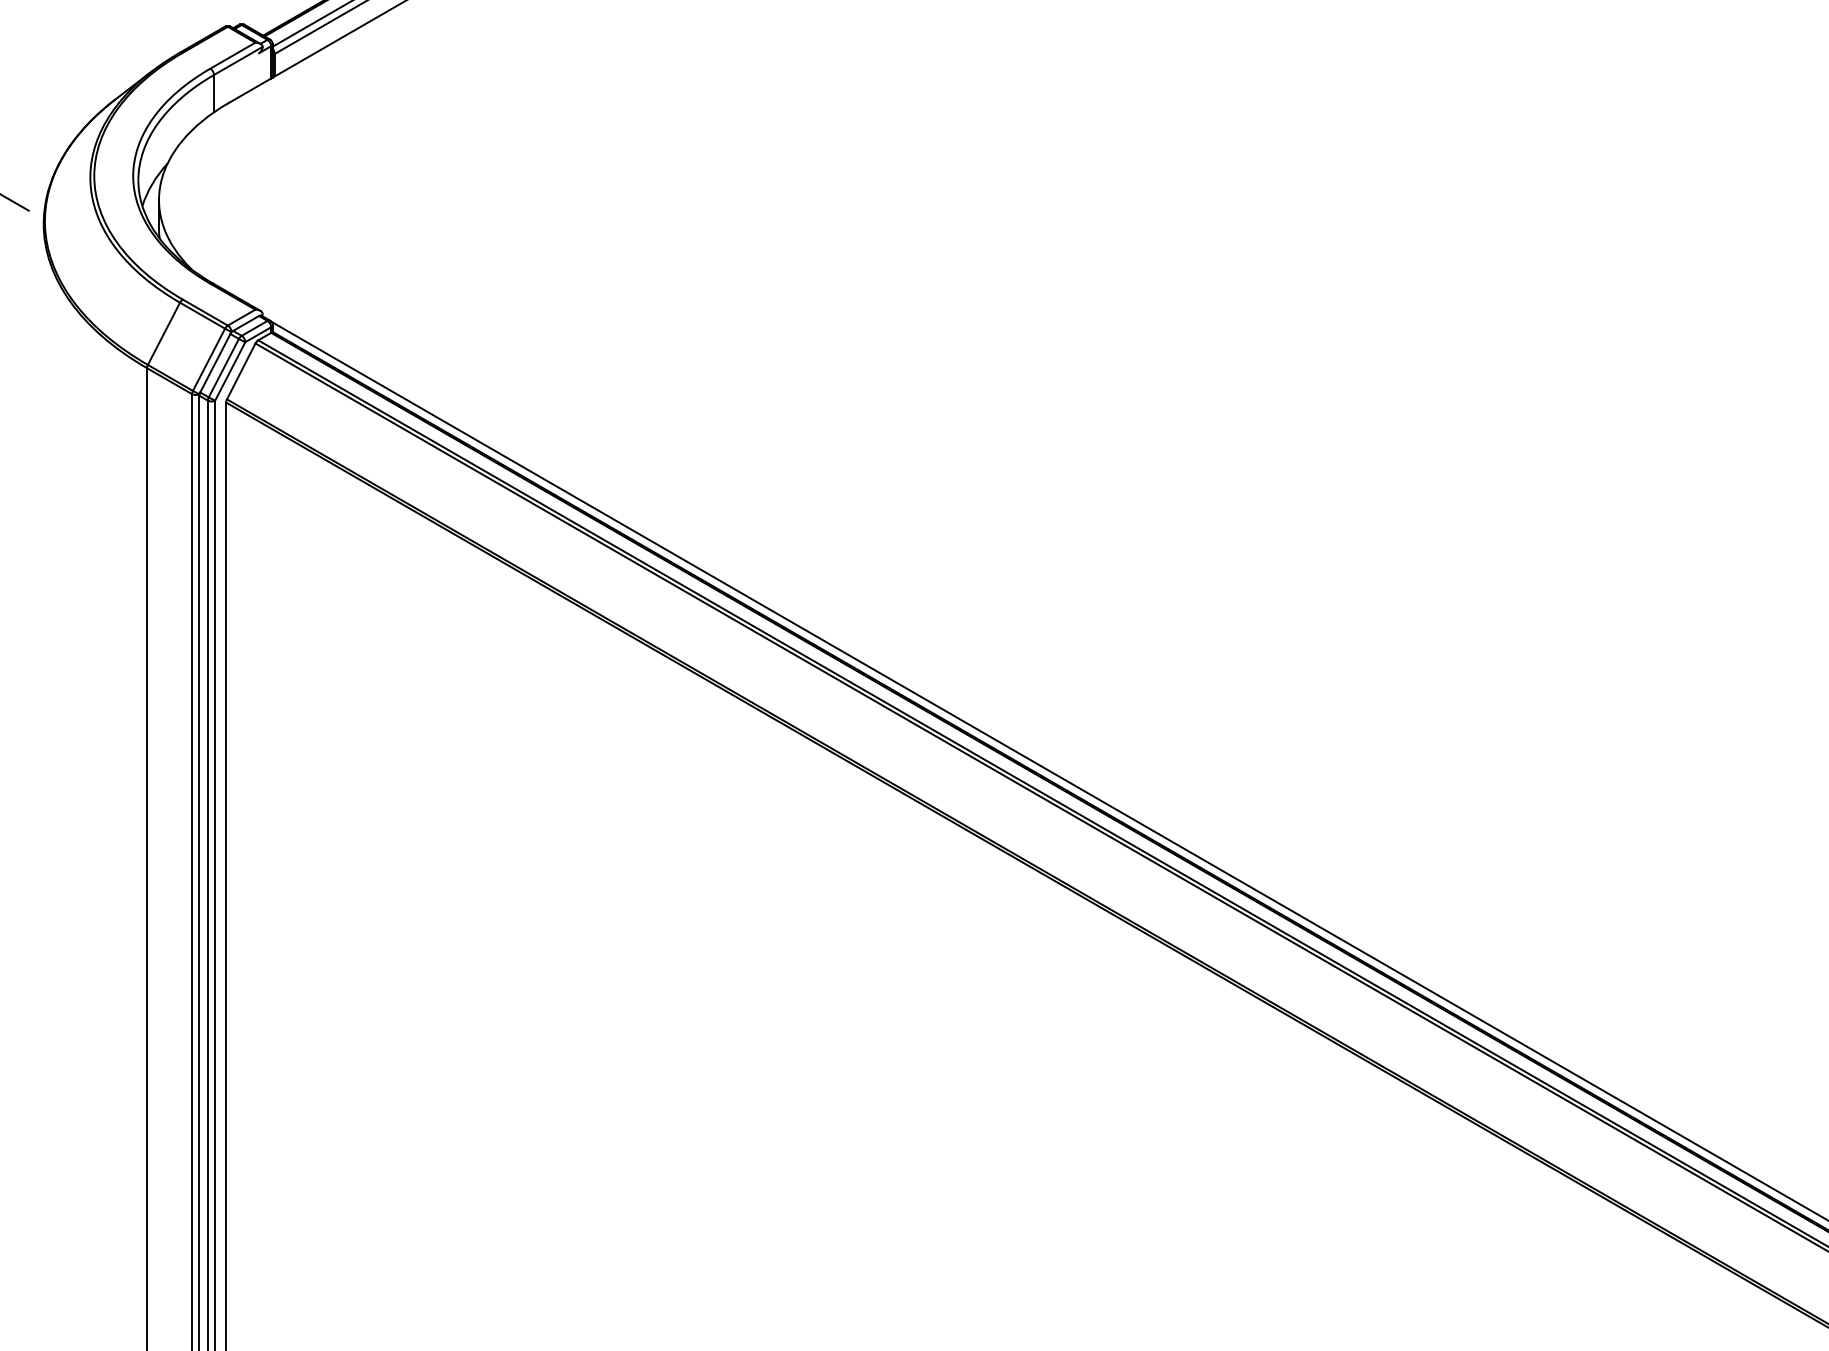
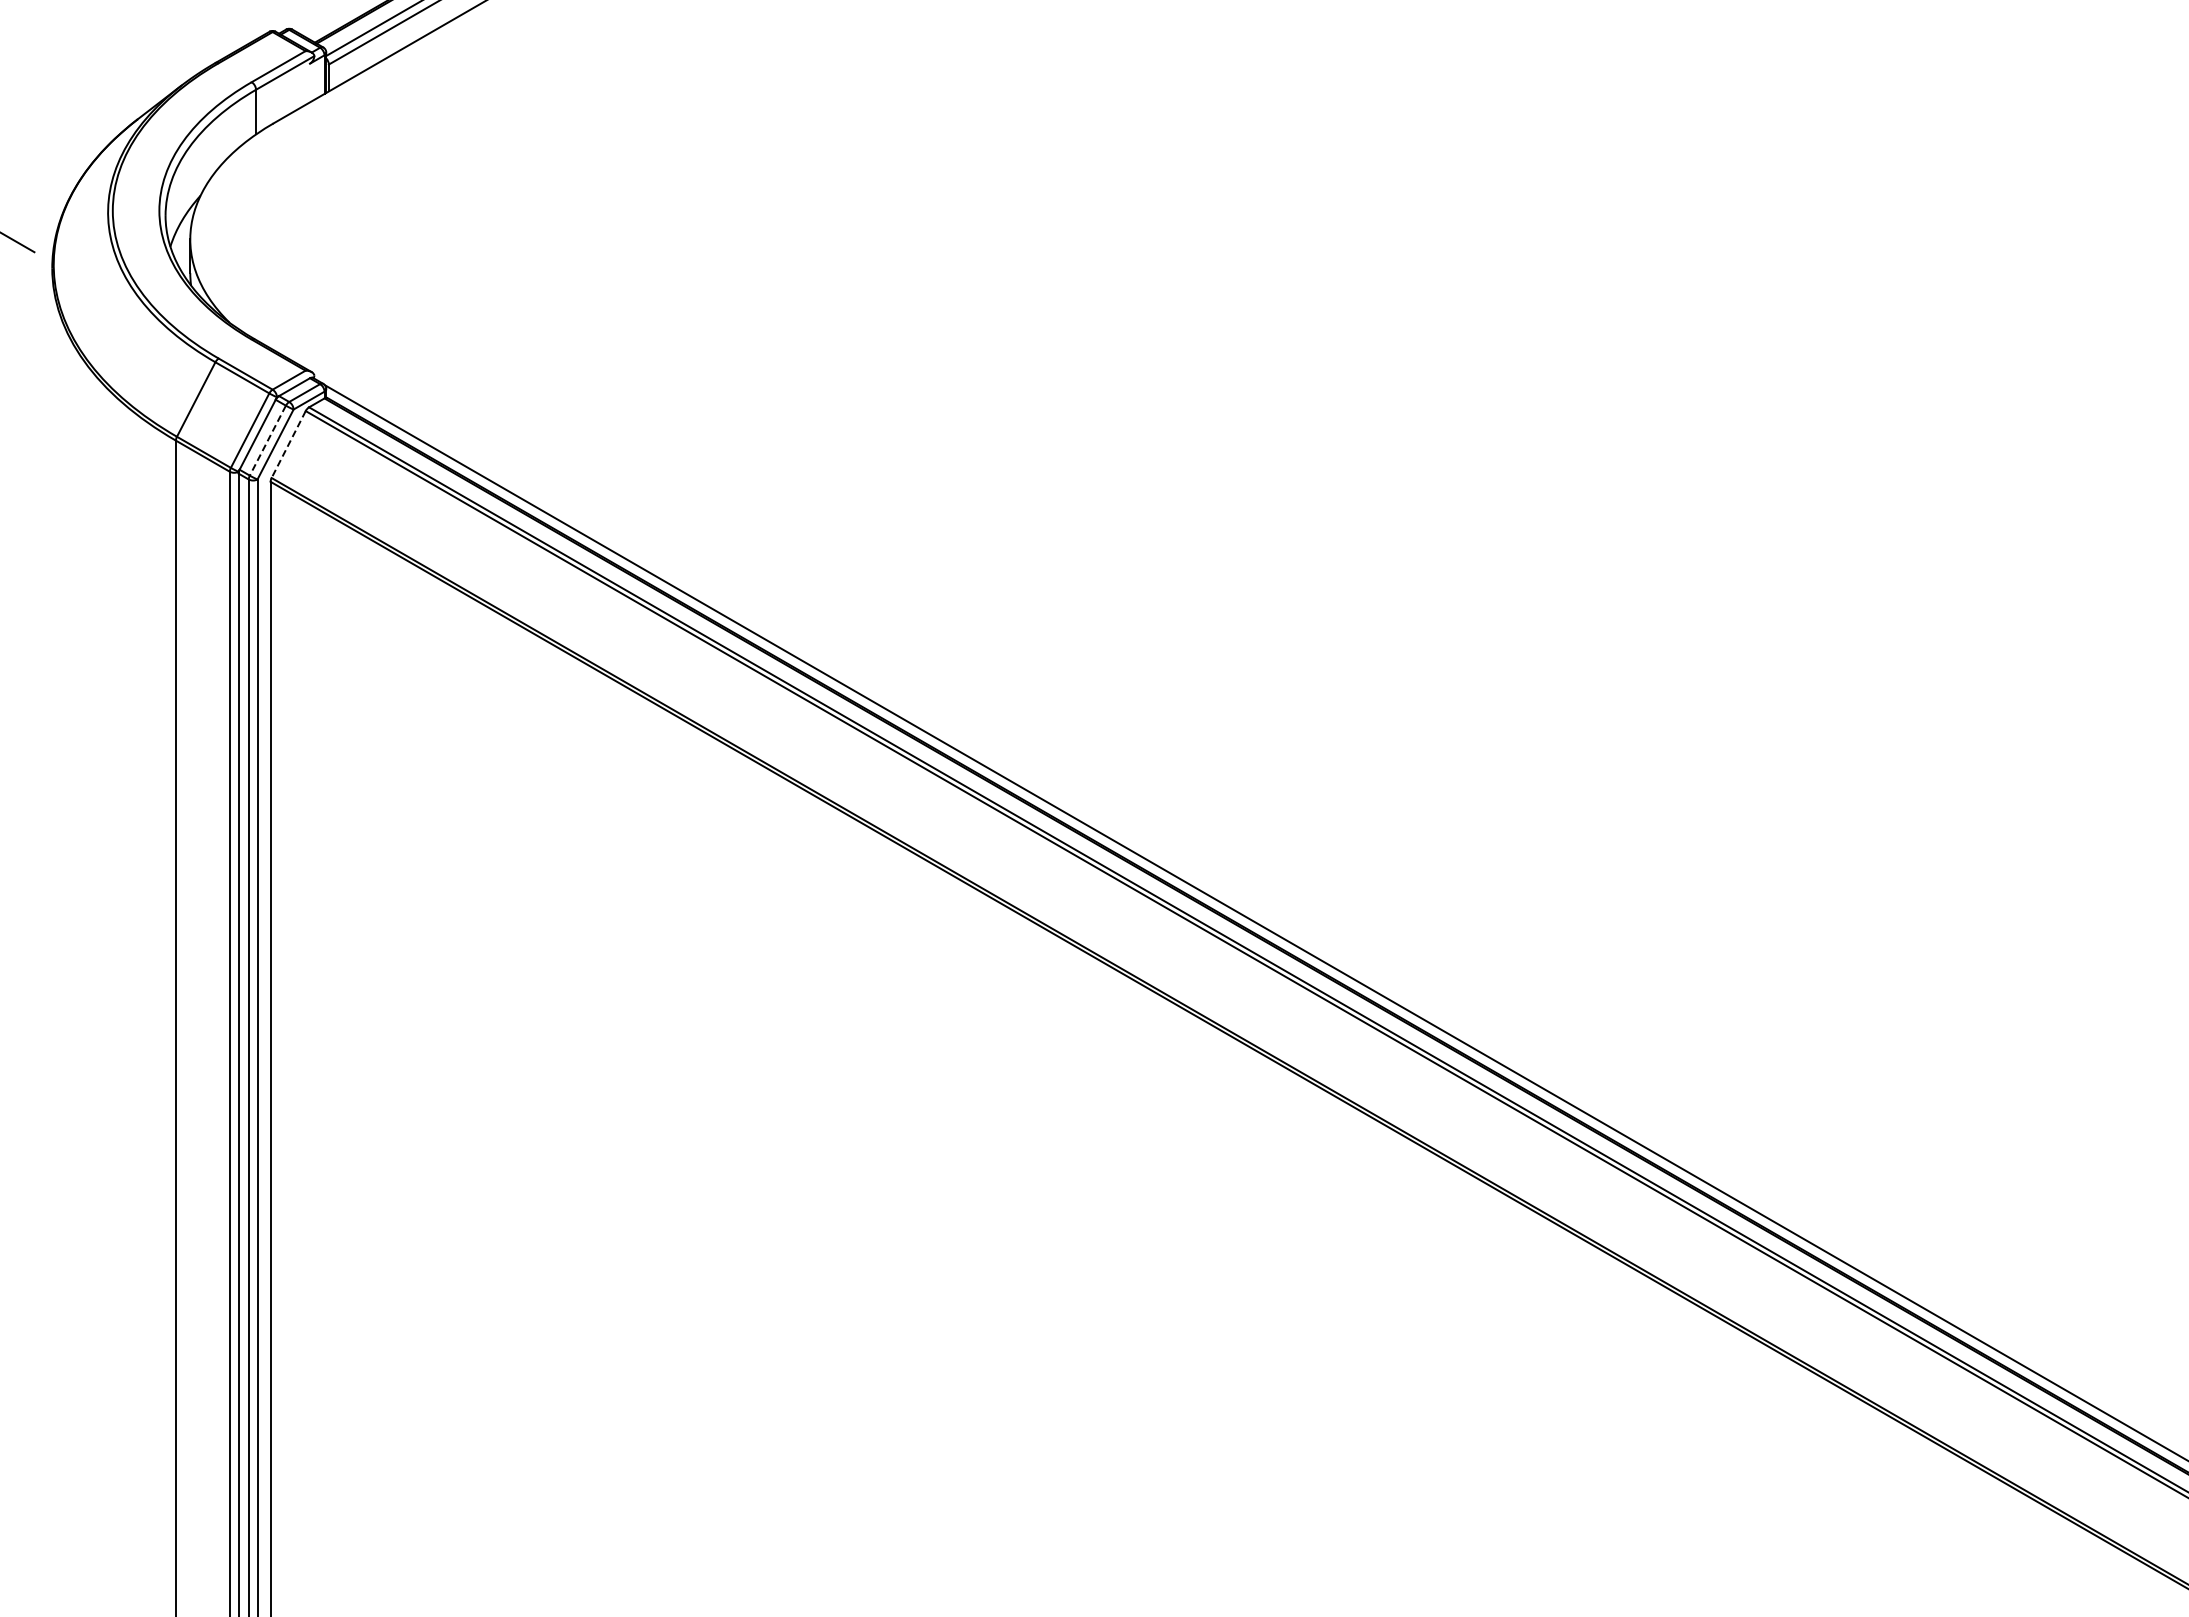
line: (223, 368) -> (267, 441), solid -> dashed
line: (241, 371) -> (288, 444), solid -> dashed

